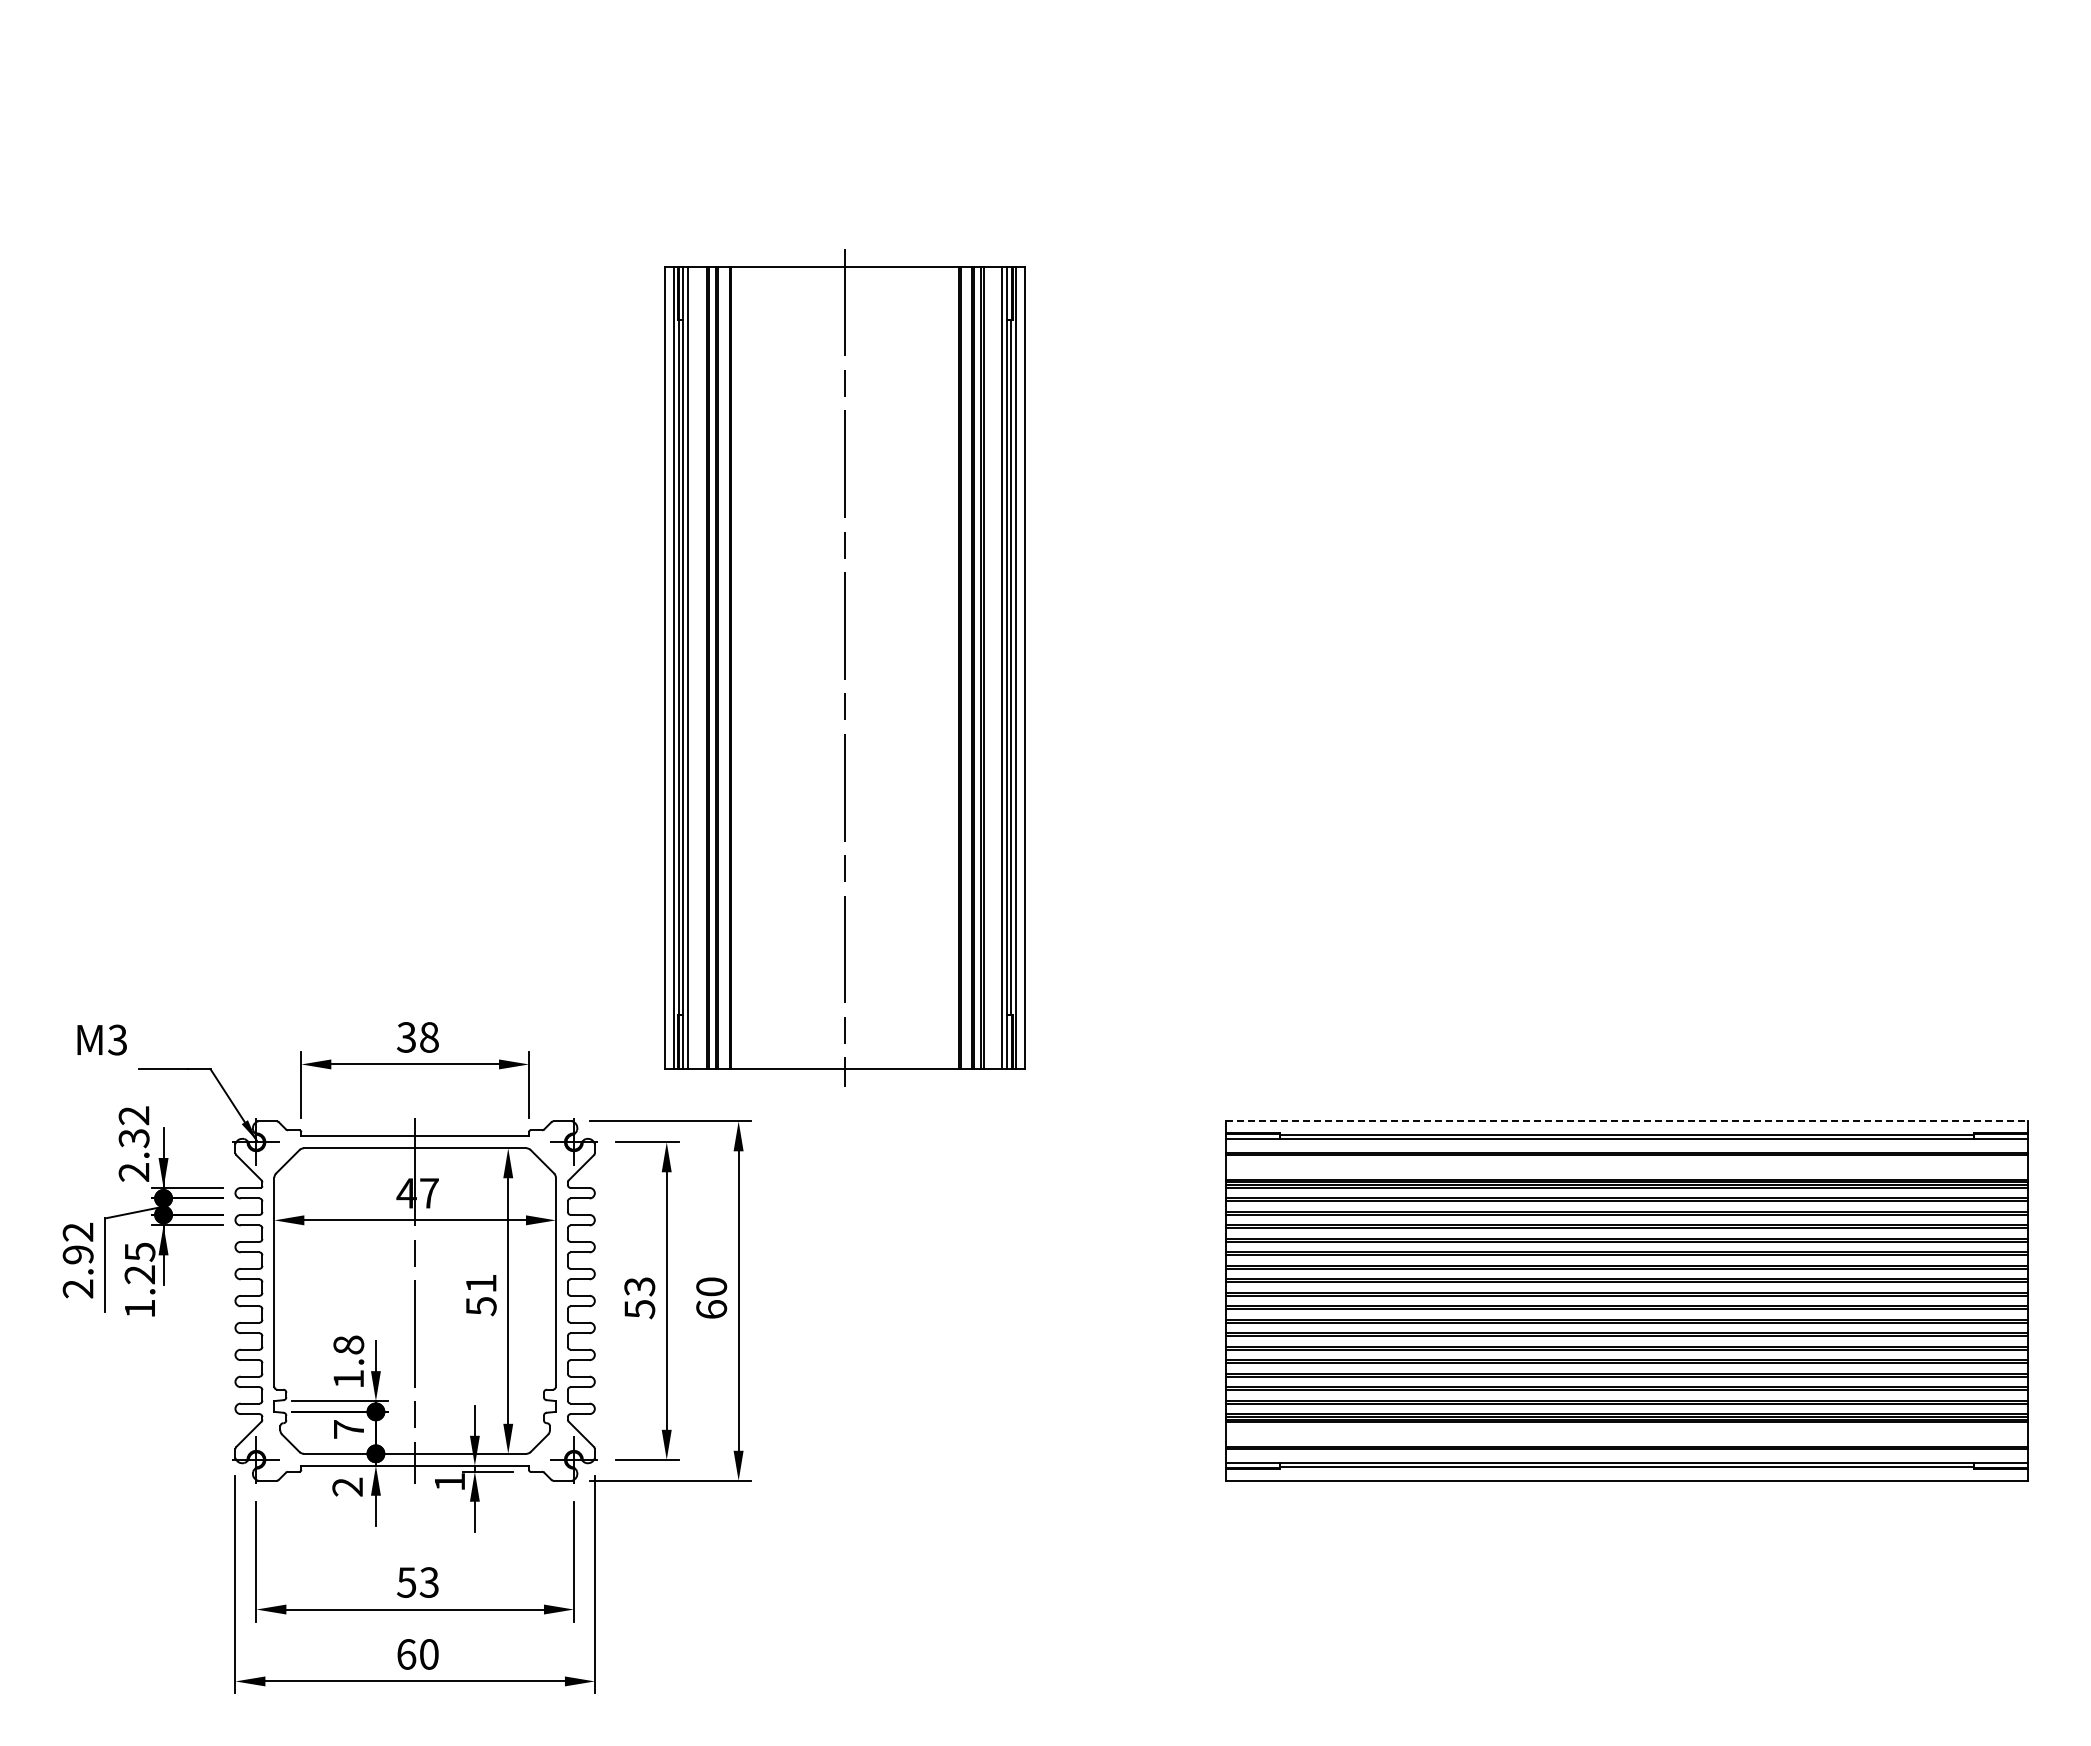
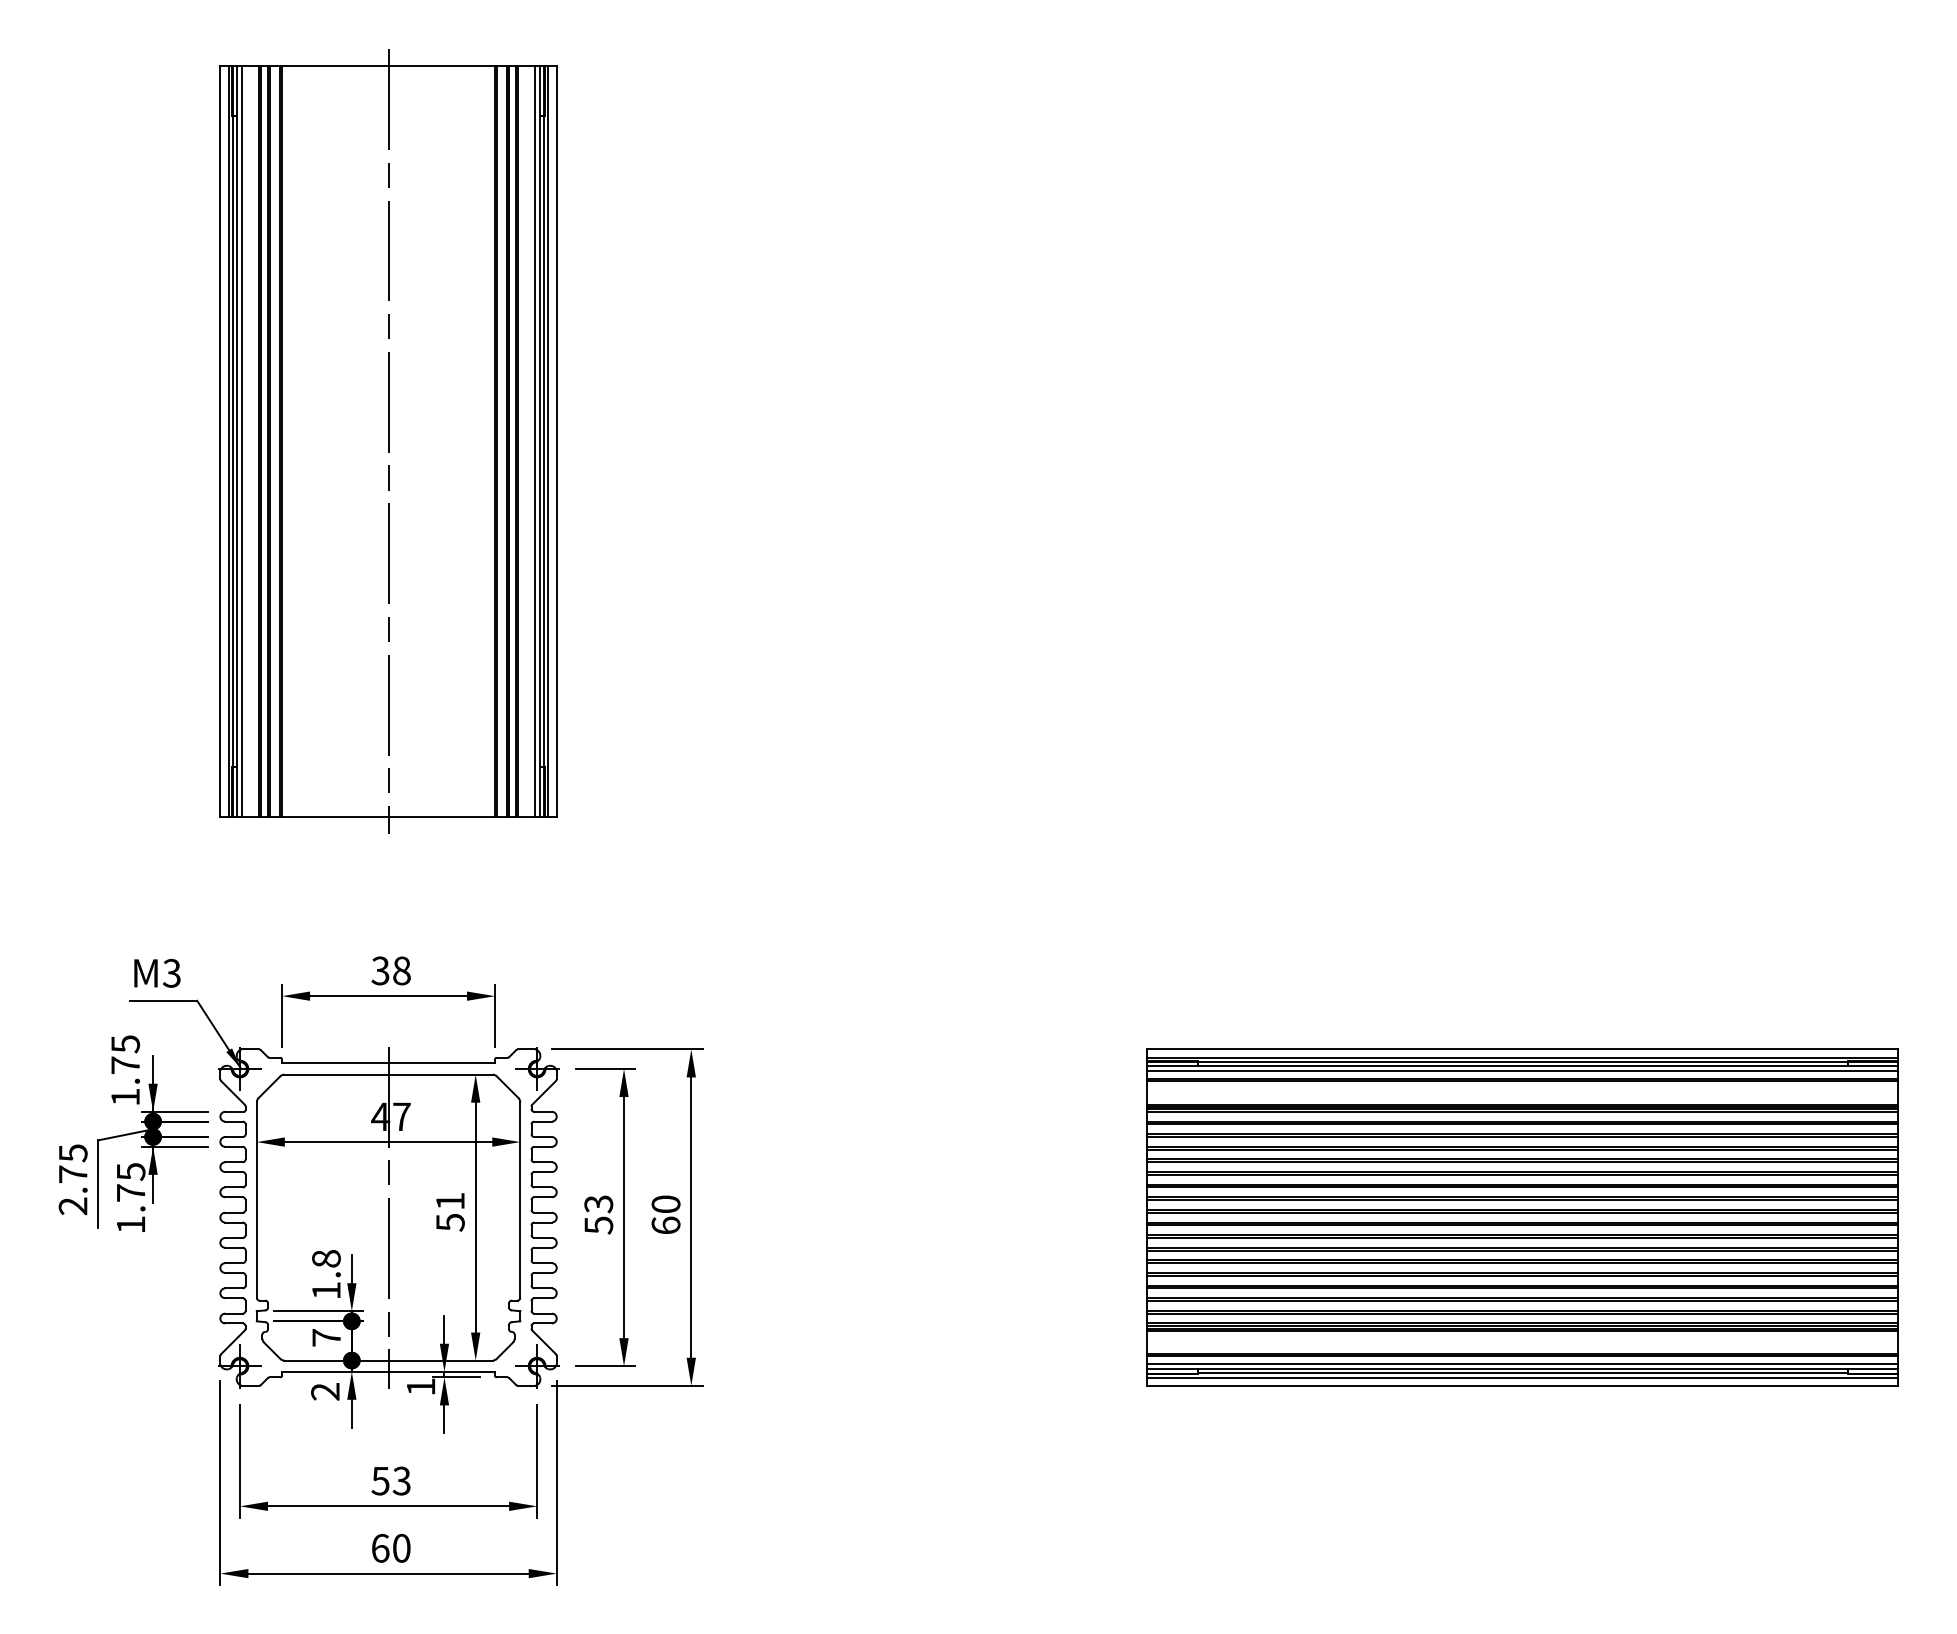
part: (844, 667) -> (387, 441), moved
text: (101, 1039) -> (156, 972), moved
line: (1627, 1121) -> (1523, 1049), dashed -> solid
line: (1626, 1130) -> (1522, 1057), added
text: (133, 1143) -> (124, 1070), 2.32 -> 1.75
line: (1626, 1144) -> (1522, 1071), added
text: (77, 1243) -> (72, 1163), 2.92 -> 2.75
text: (139, 1274) -> (130, 1192), 1.25 -> 1.75
line: (1626, 1457) -> (1522, 1364), added
line: (1626, 1471) -> (1522, 1377), added

